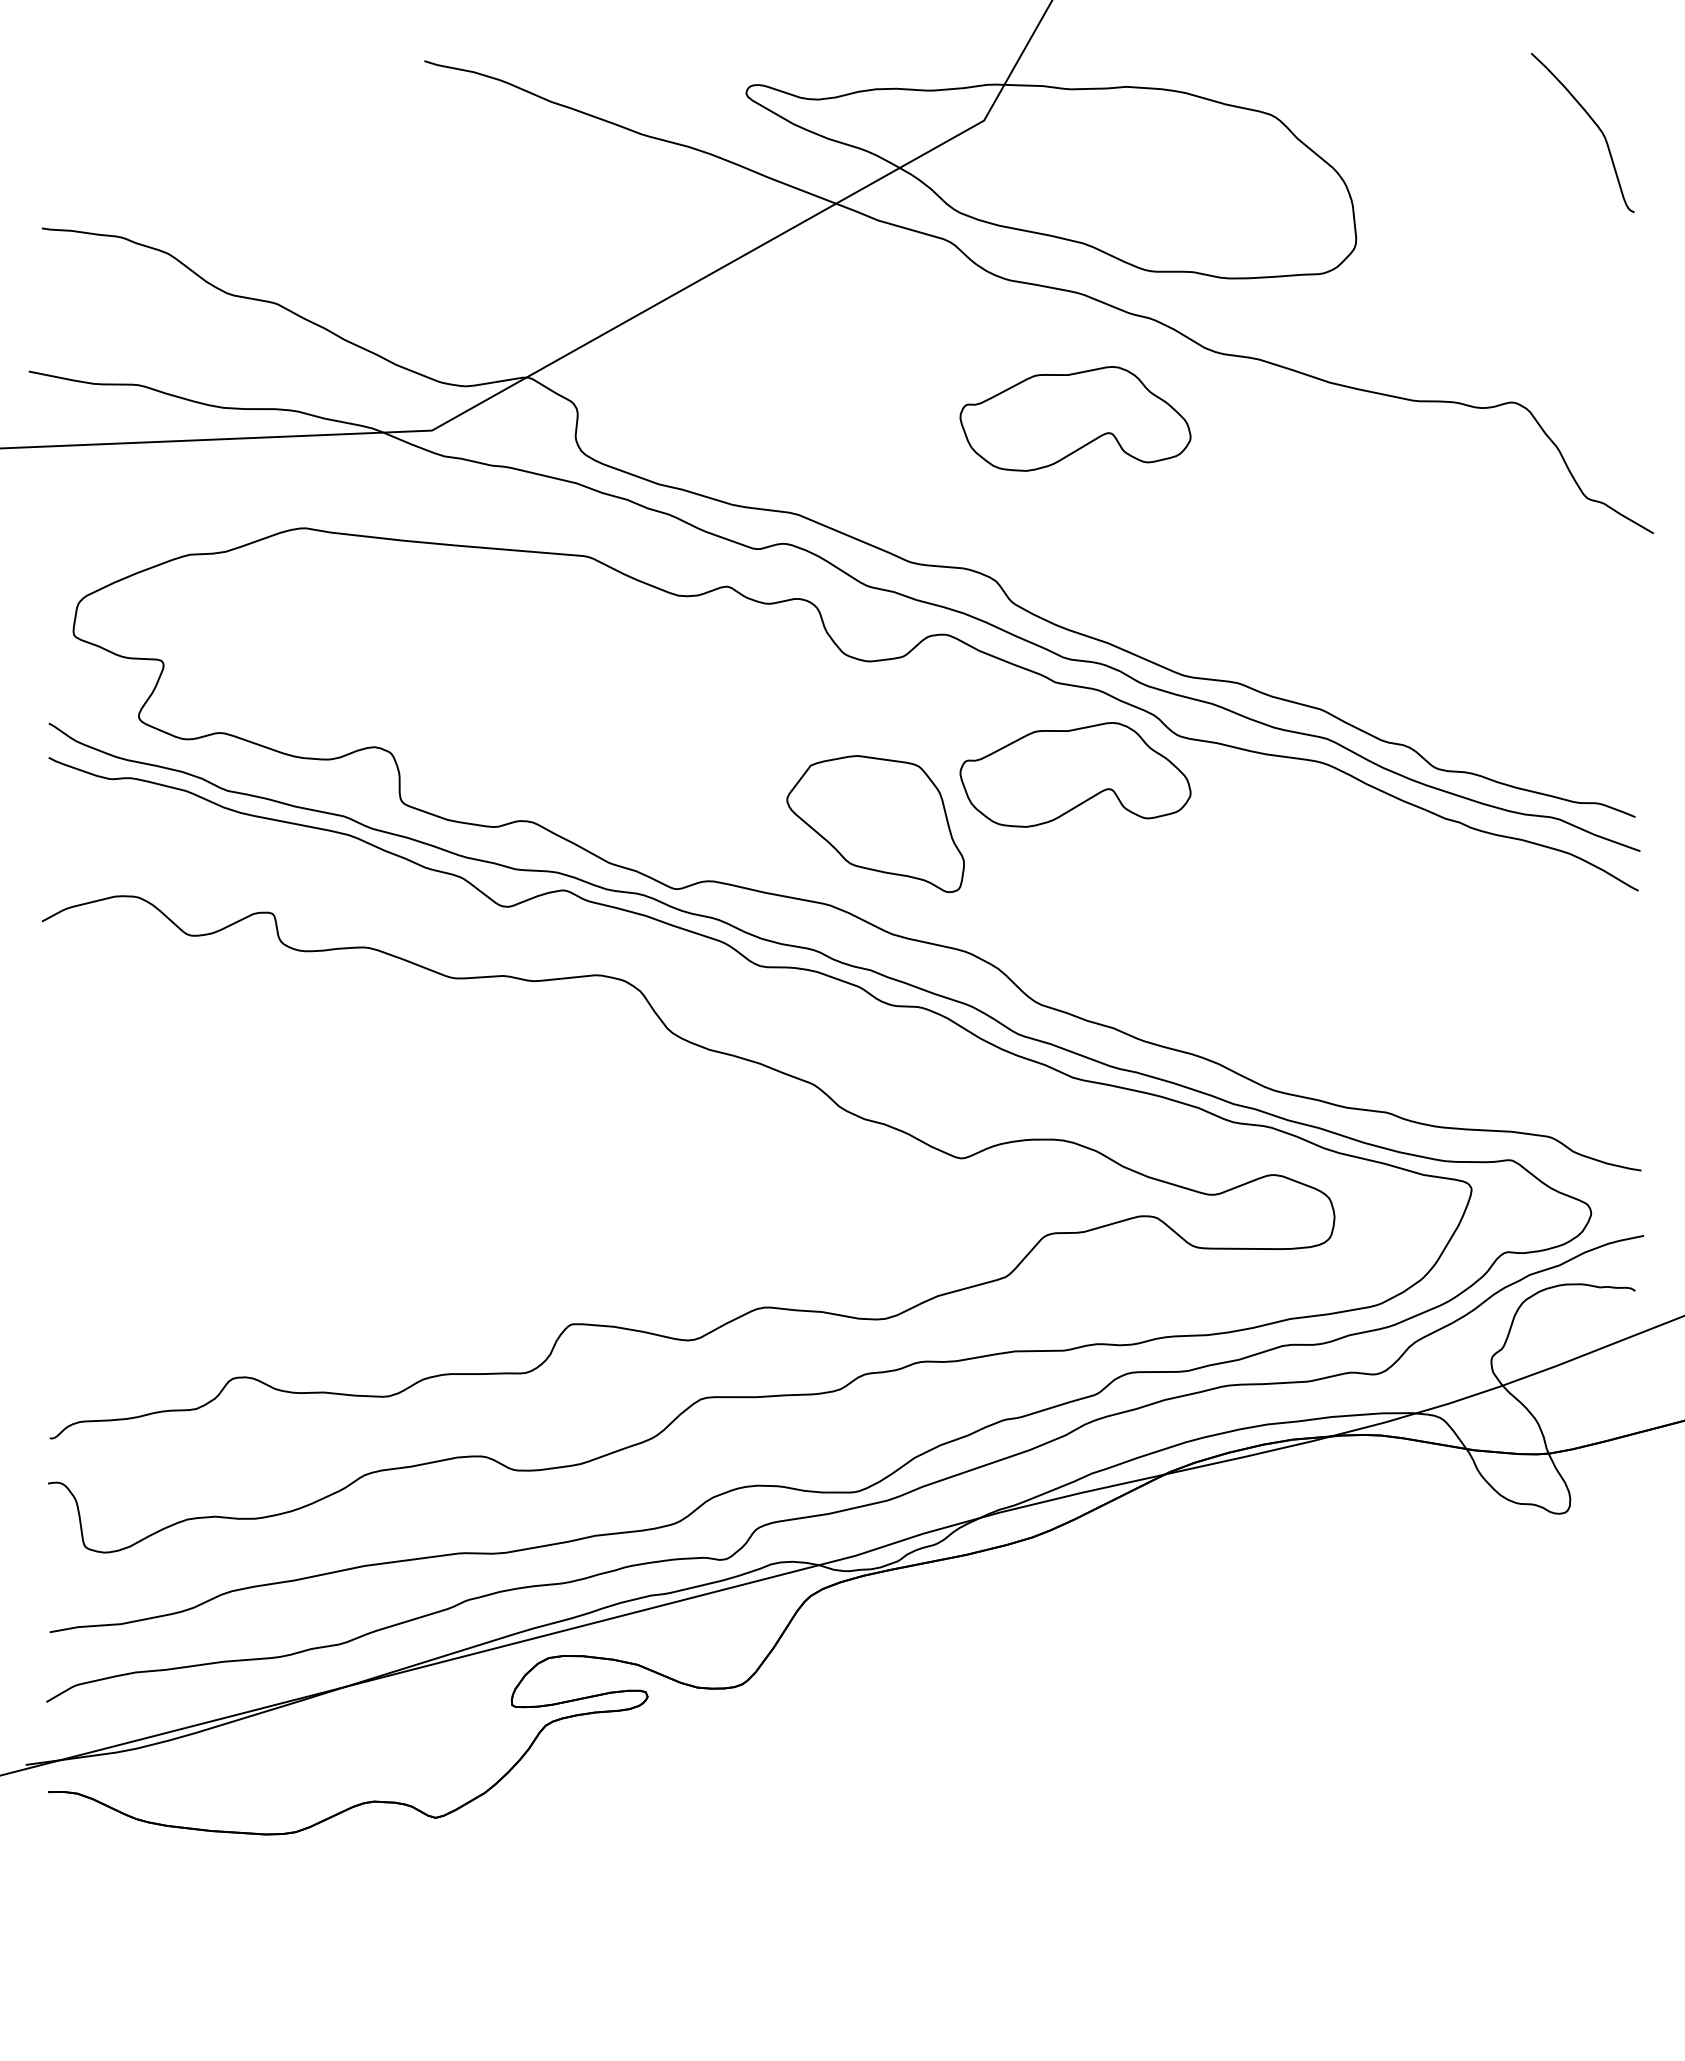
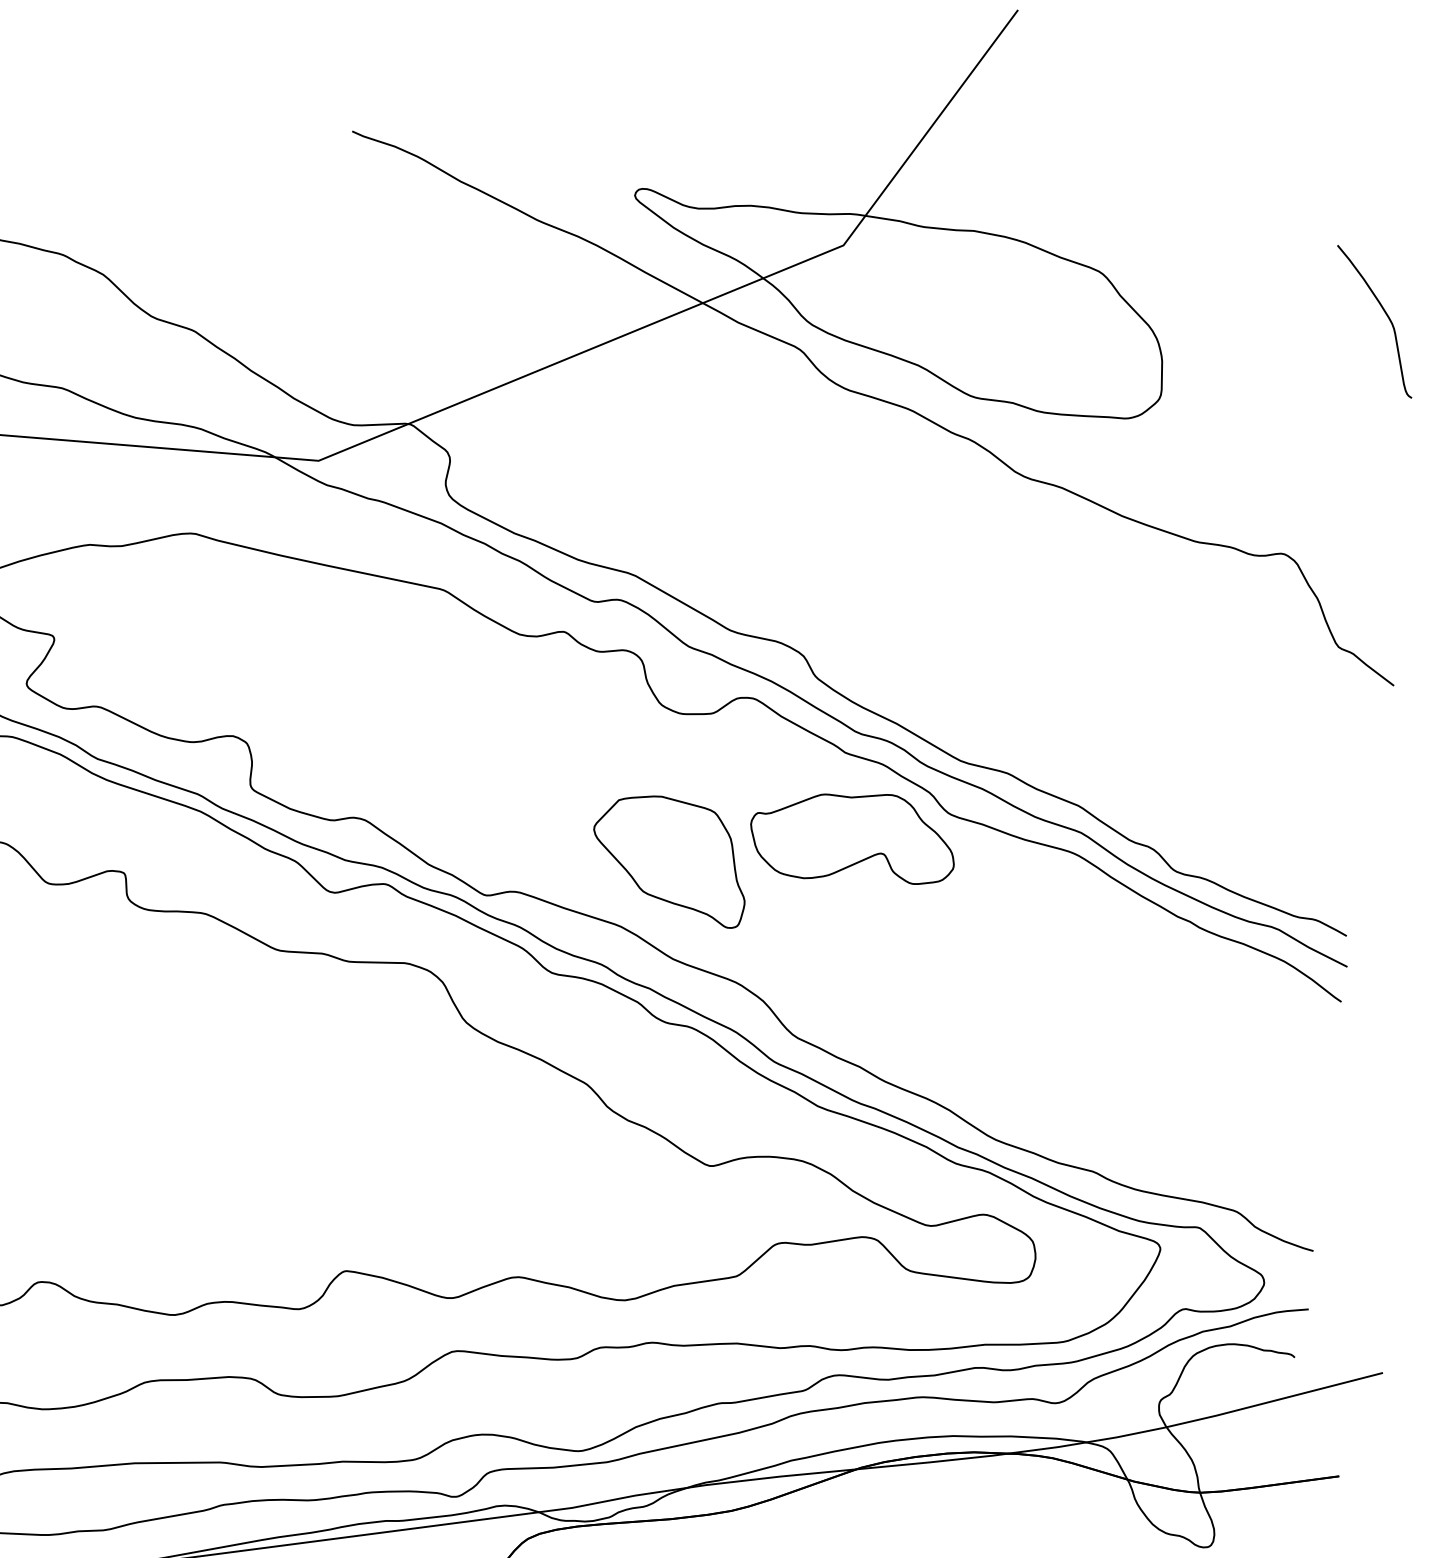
part: (1075, 418) -> (892, 520), removed

